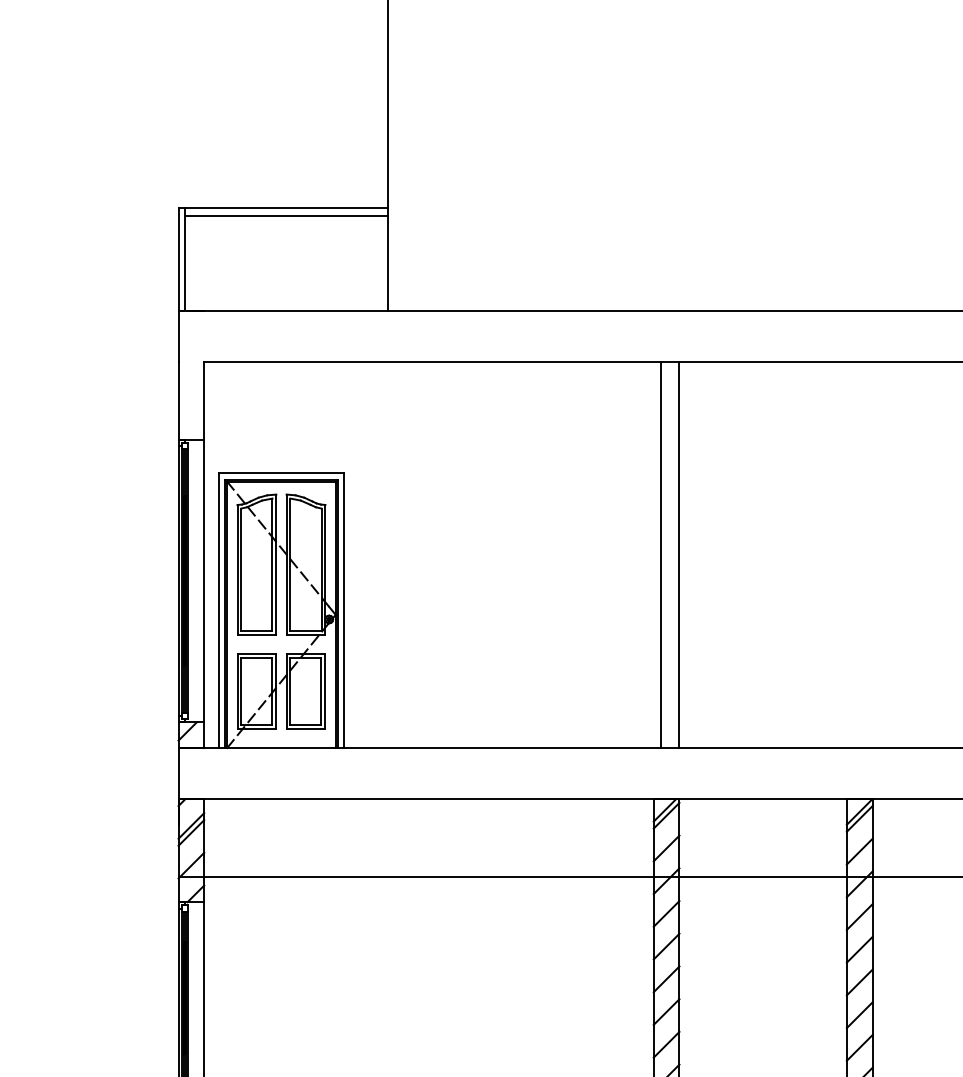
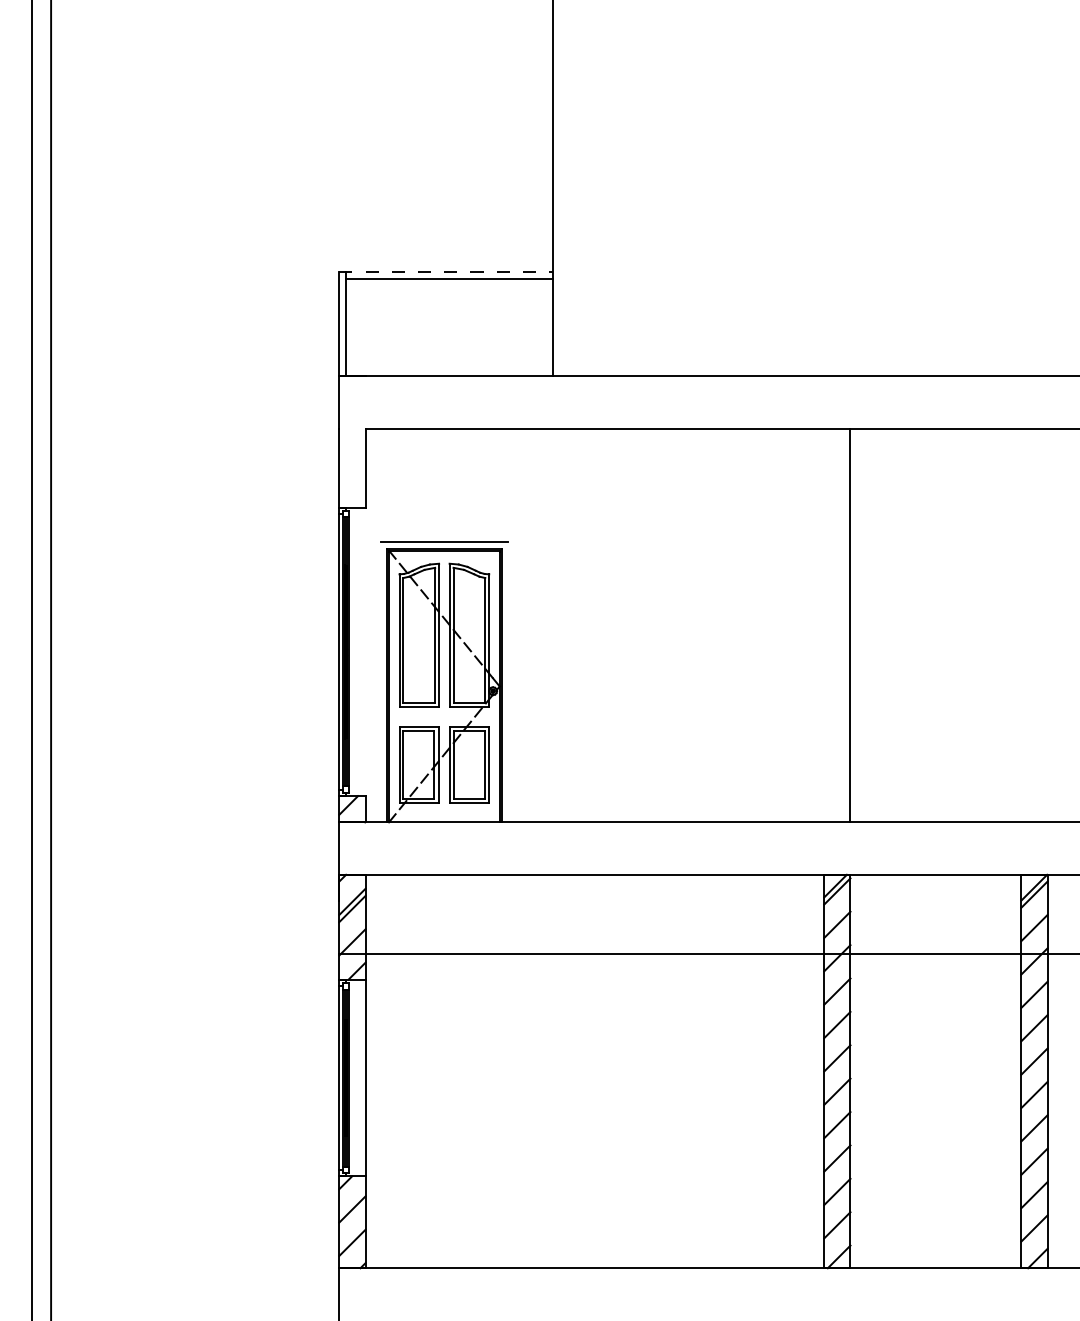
line: (283, 208) -> (446, 271), solid -> dashed
line: (660, 555) -> (831, 625), removed
line: (204, 580) -> (365, 651), removed
line: (218, 610) -> (380, 682), removed
line: (344, 610) -> (508, 682), removed

